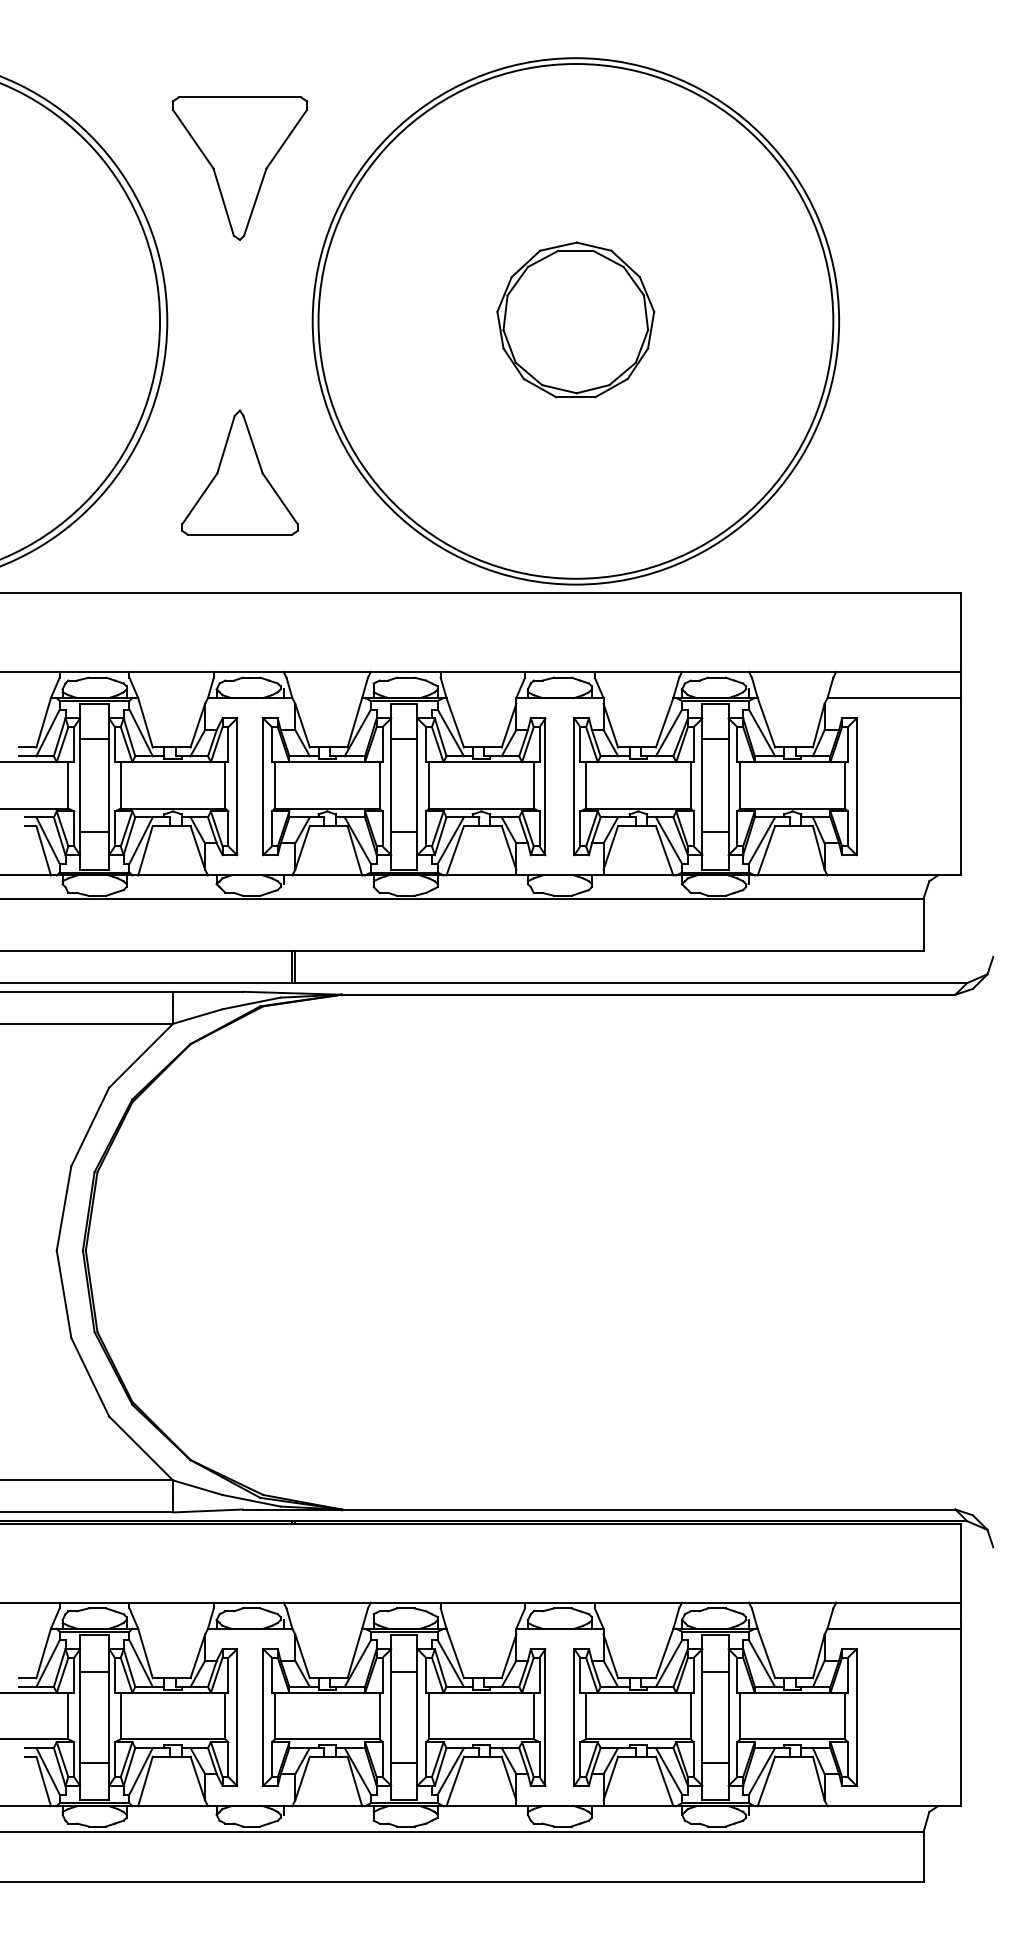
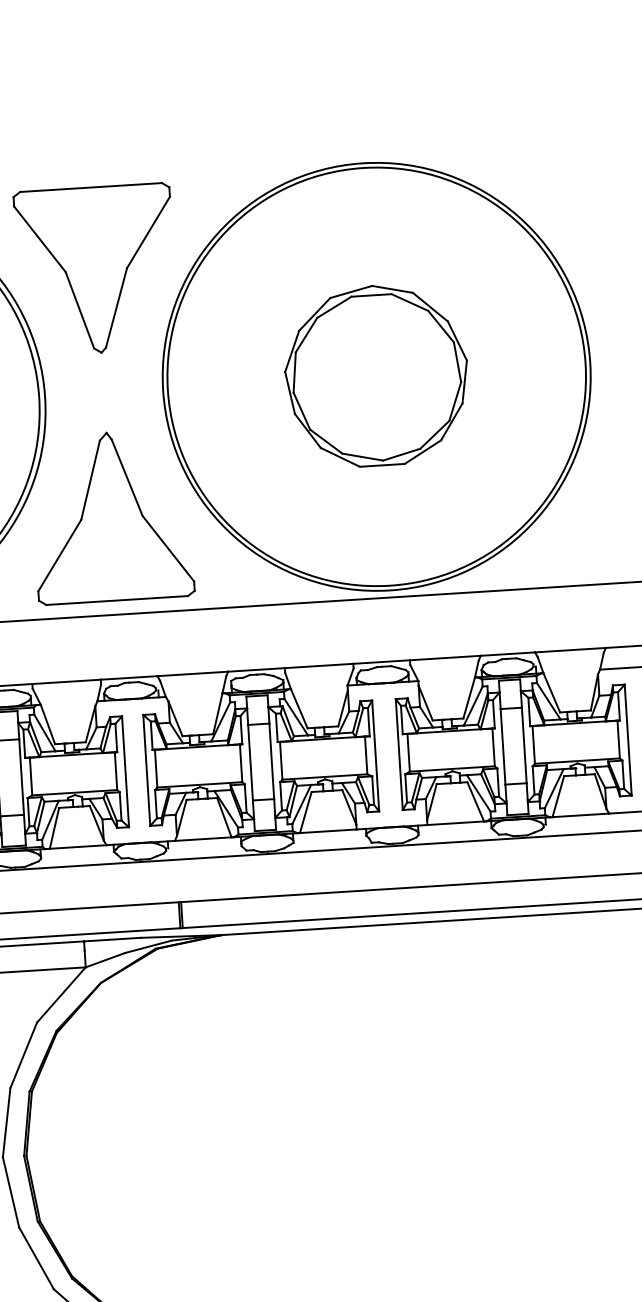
part: (239, 168) -> (95, 269), size x1.43
part: (575, 319) -> (376, 375), size x1.43
part: (239, 472) -> (111, 516), size x1.67

